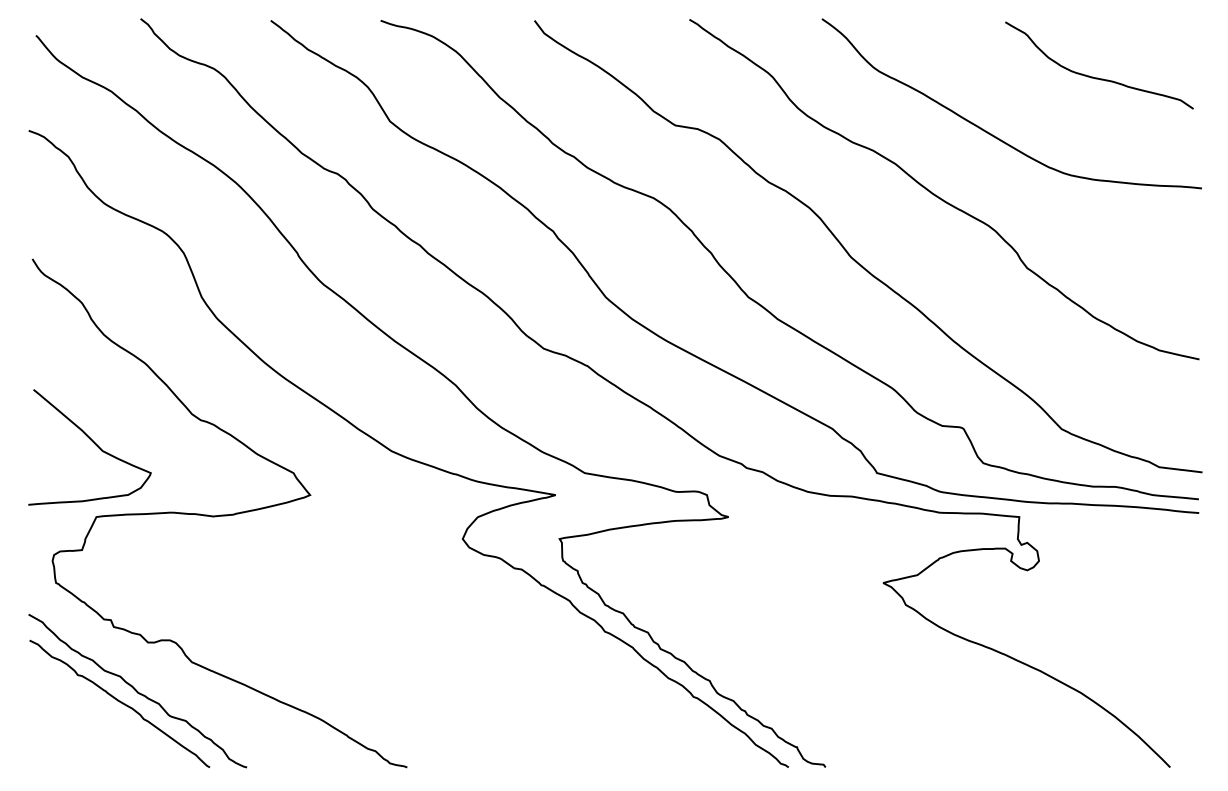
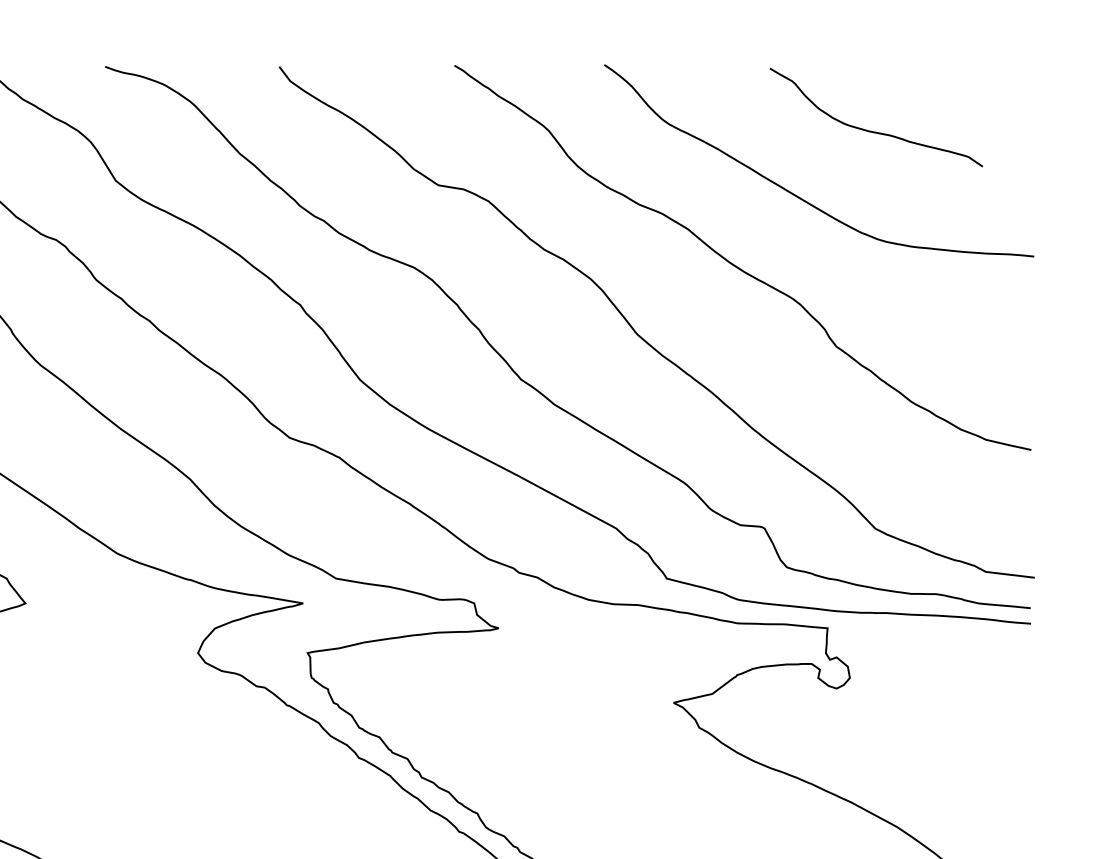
curve: (1098, 77) -> (875, 131), moved

